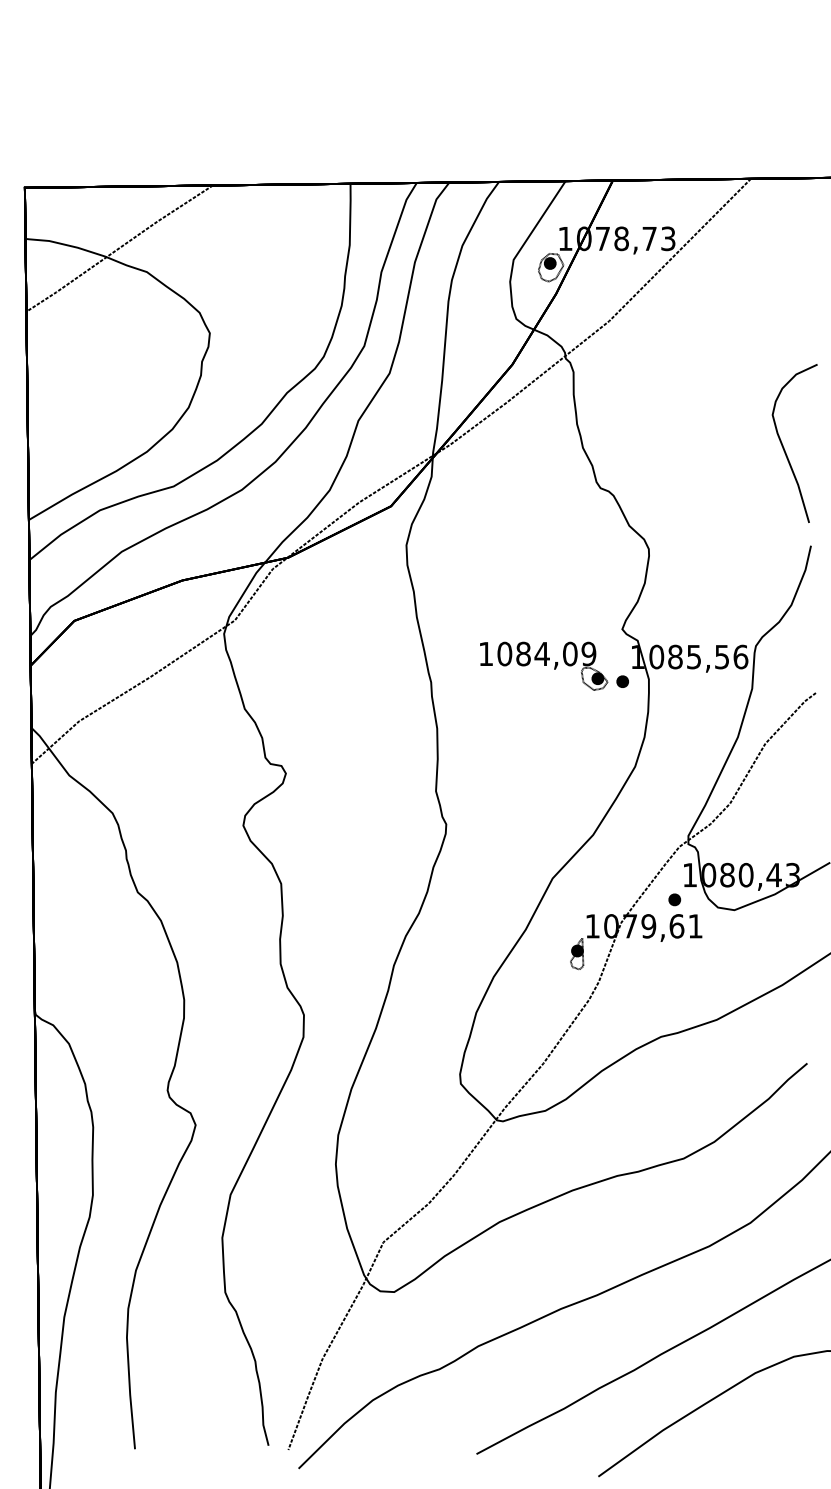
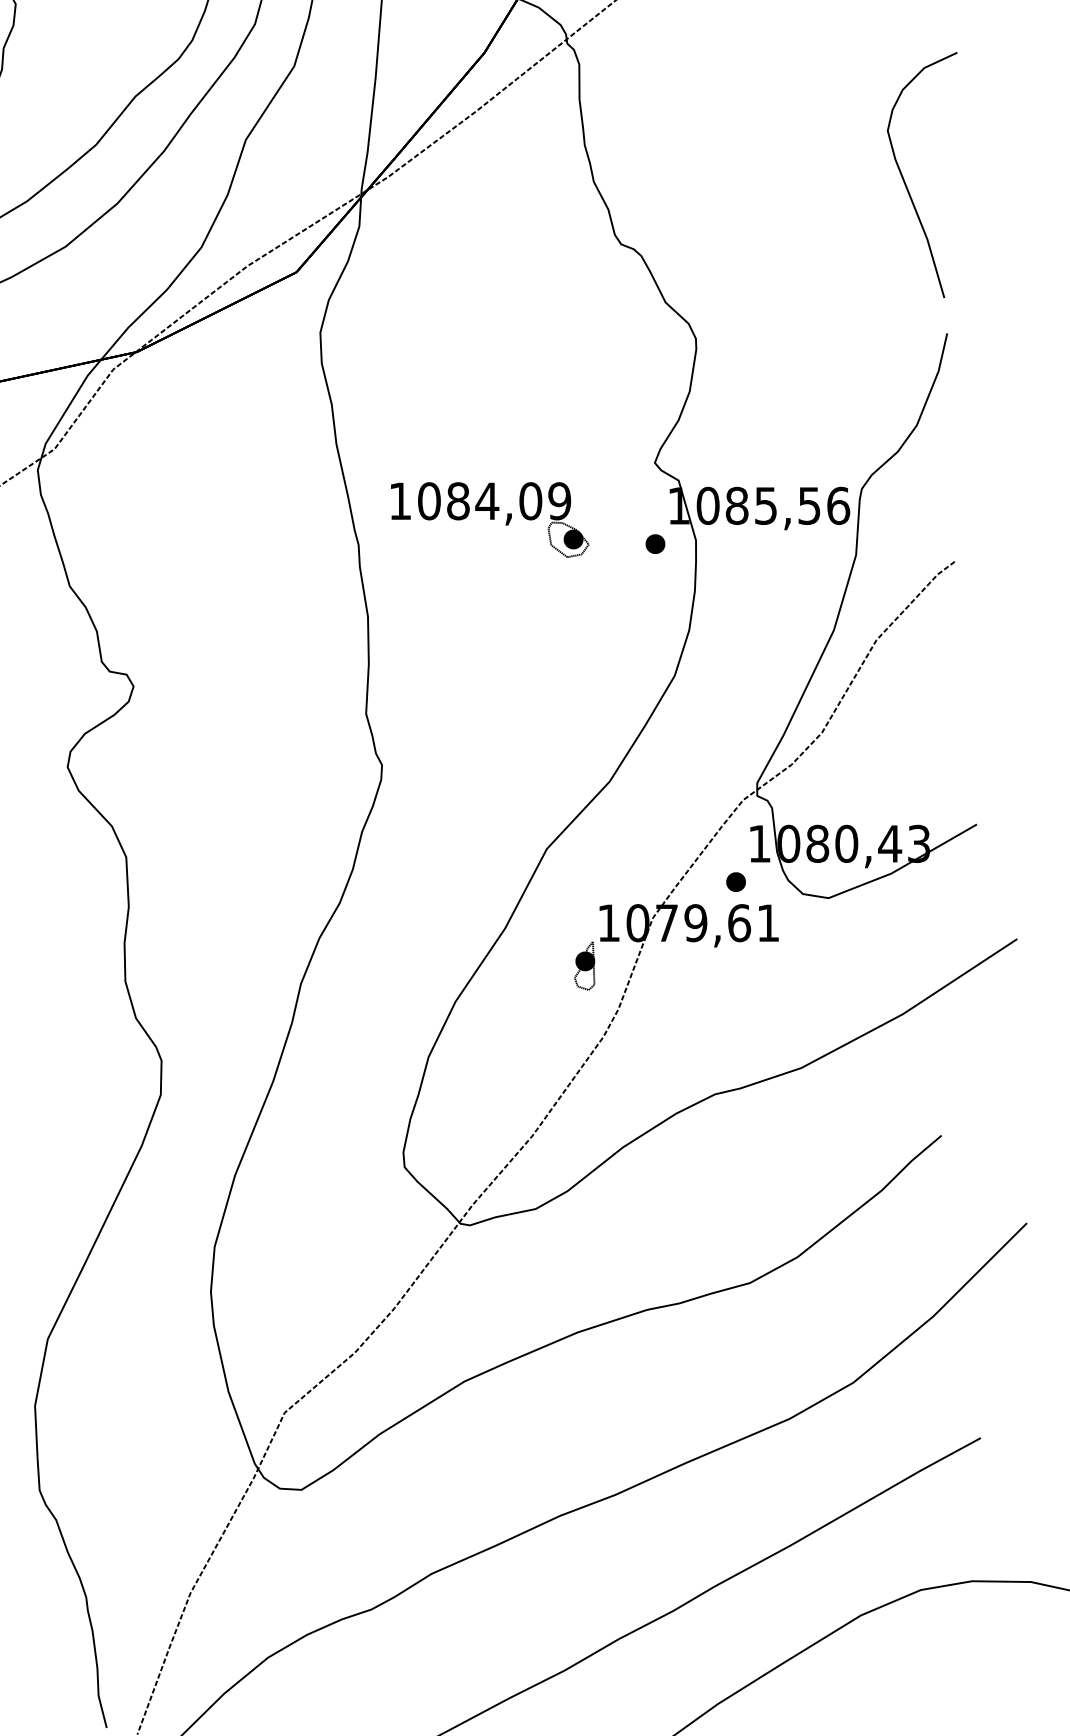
part: (544, 665) -> (490, 518), moved

